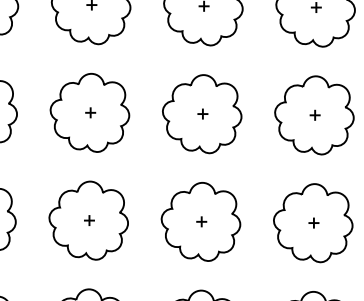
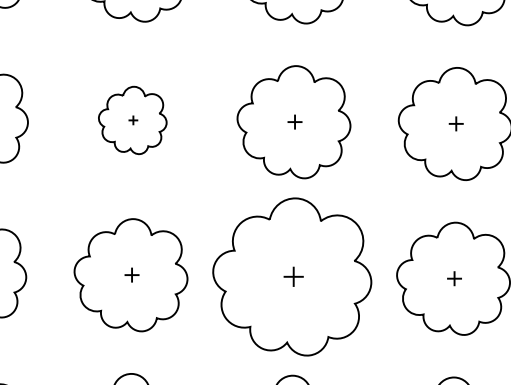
part: (89, 112) -> (132, 119), size x0.6
part: (200, 221) -> (291, 276), size x1.4

